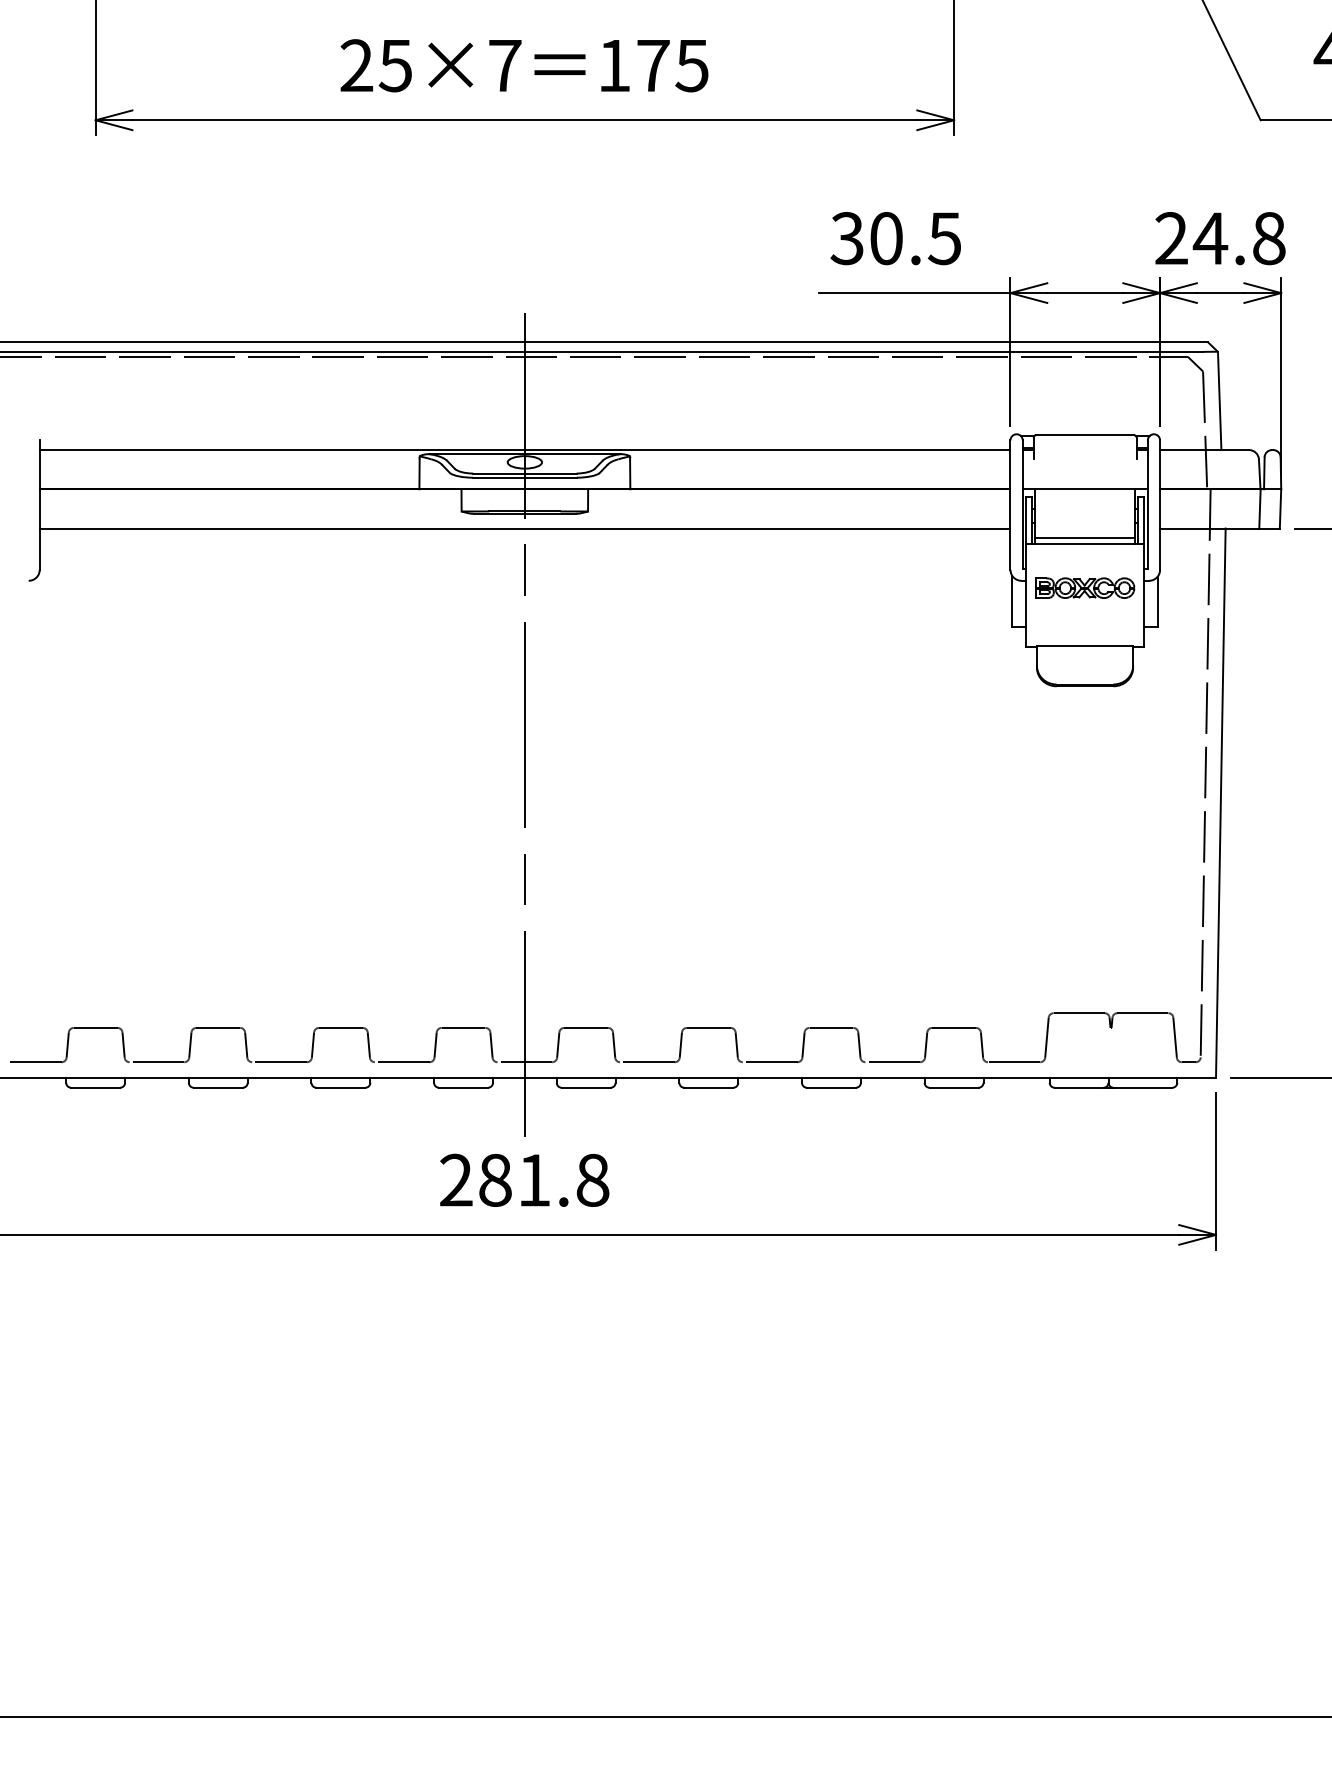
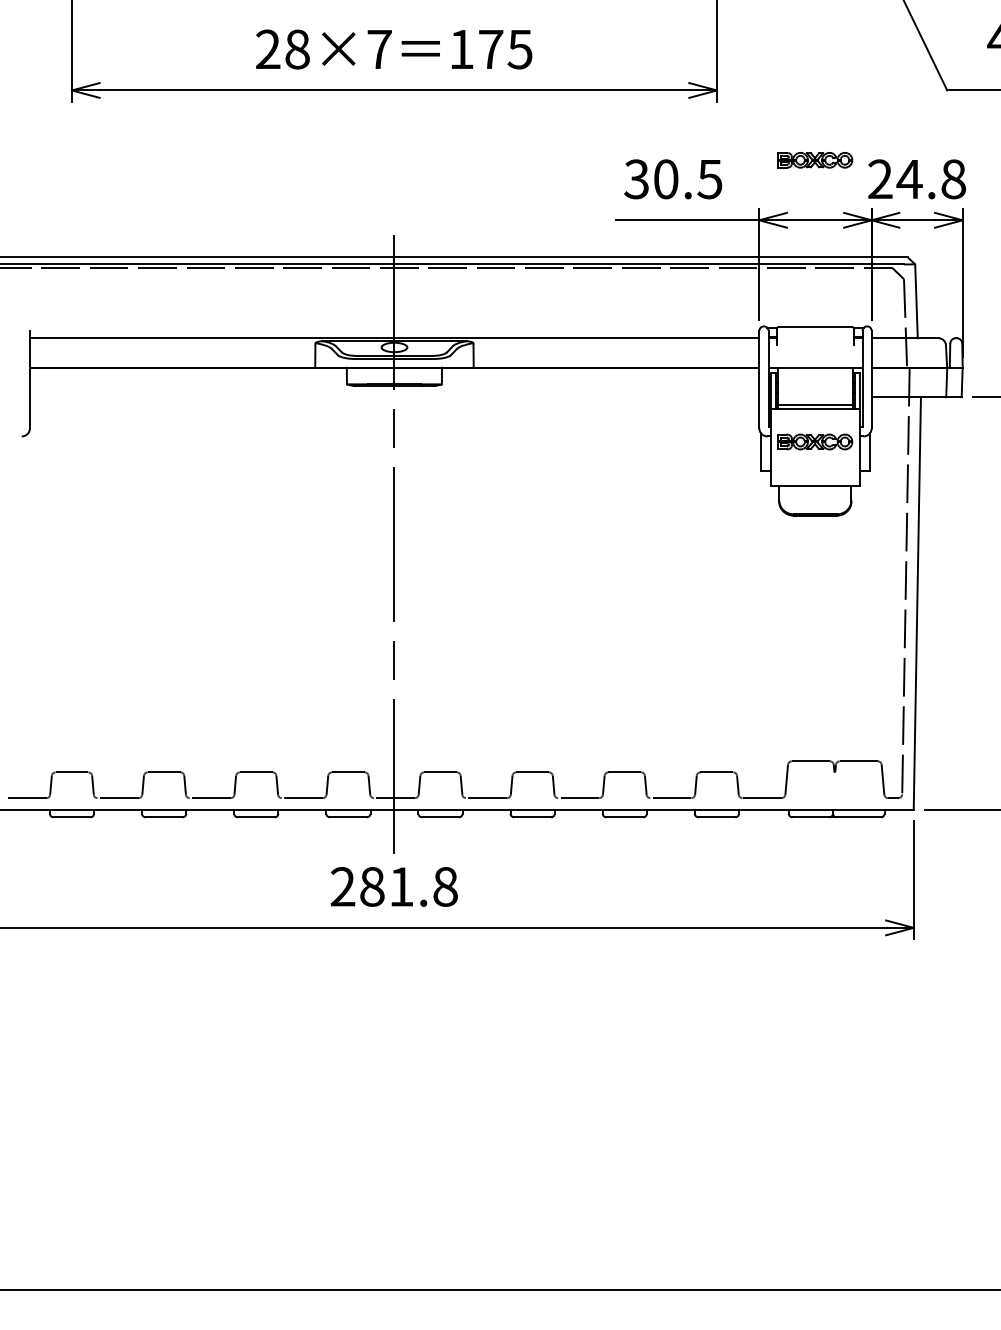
text: (395, 65) -> (297, 49), 25×7 -> 28×7
part: (1085, 212) -> (815, 159), added
line: (524, 528) -> (394, 397), removed

